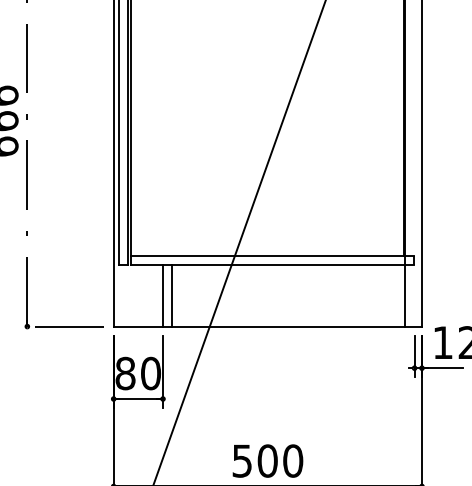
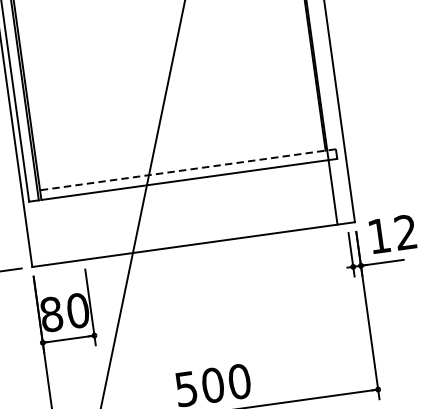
line: (271, 255) -> (187, 169), solid -> dashed
line: (163, 295) -> (79, 227), removed
line: (172, 295) -> (89, 225), removed

